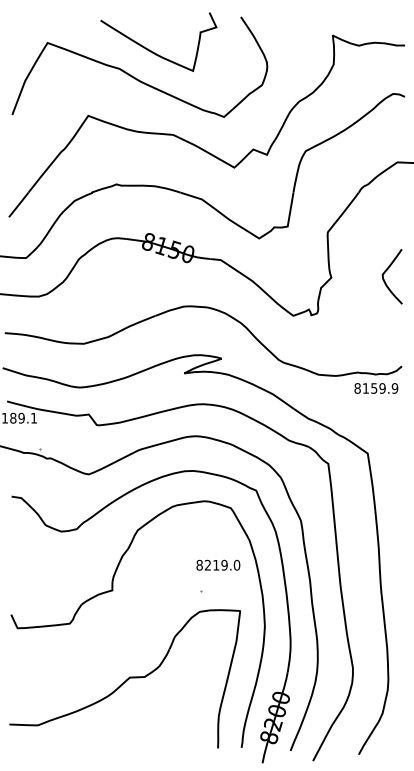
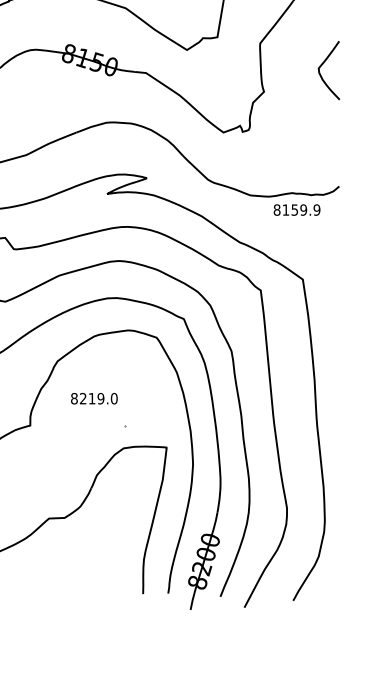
curve: (386, 271) -> (322, 64), moved
text: (376, 388) -> (297, 210), moved
text: (218, 564) -> (94, 397), moved

